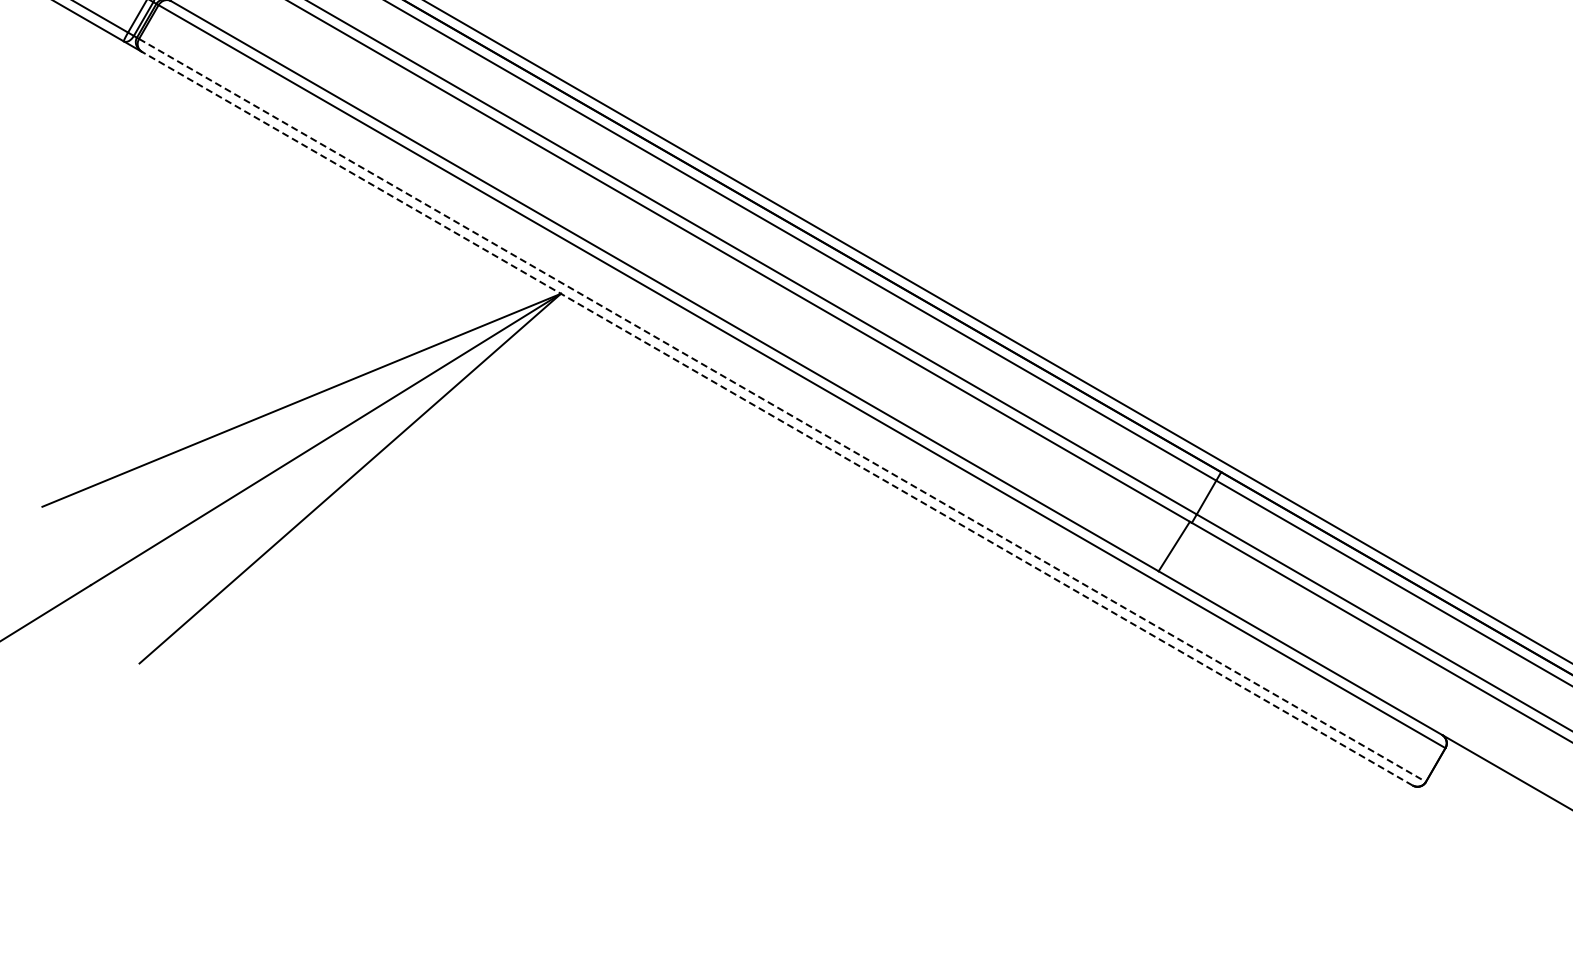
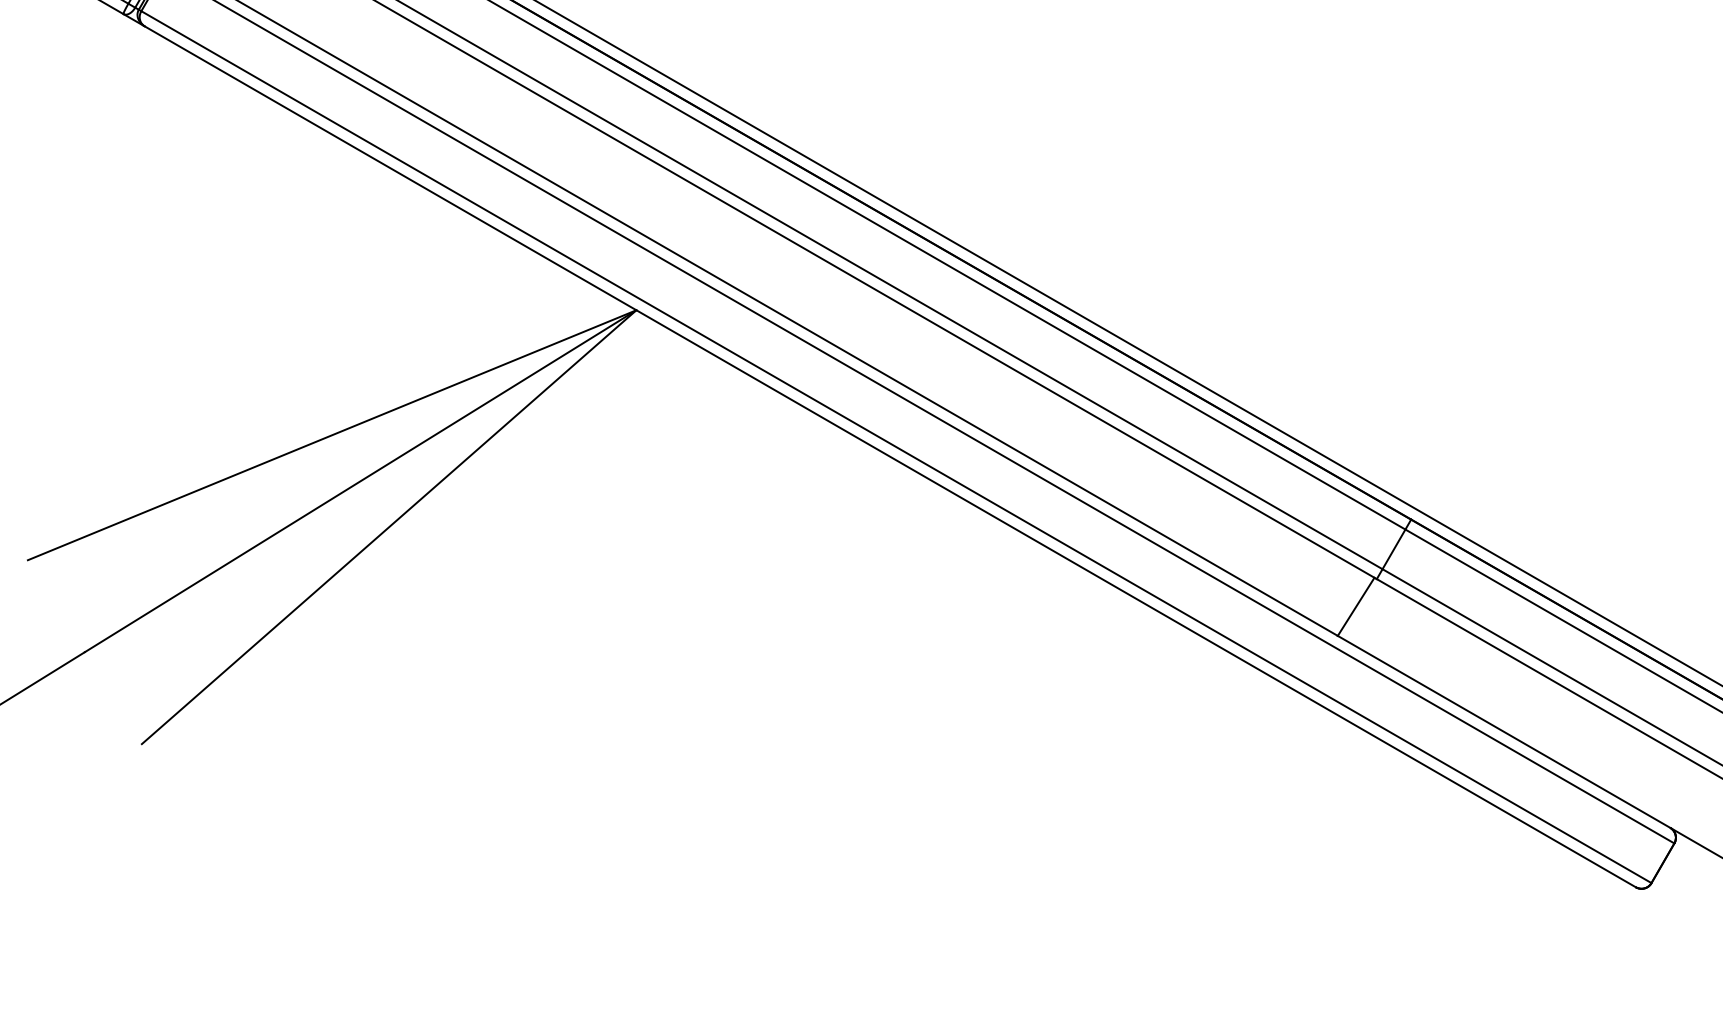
line: (782, 410) -> (896, 447), dashed -> solid
line: (777, 418) -> (890, 456), dashed -> solid

